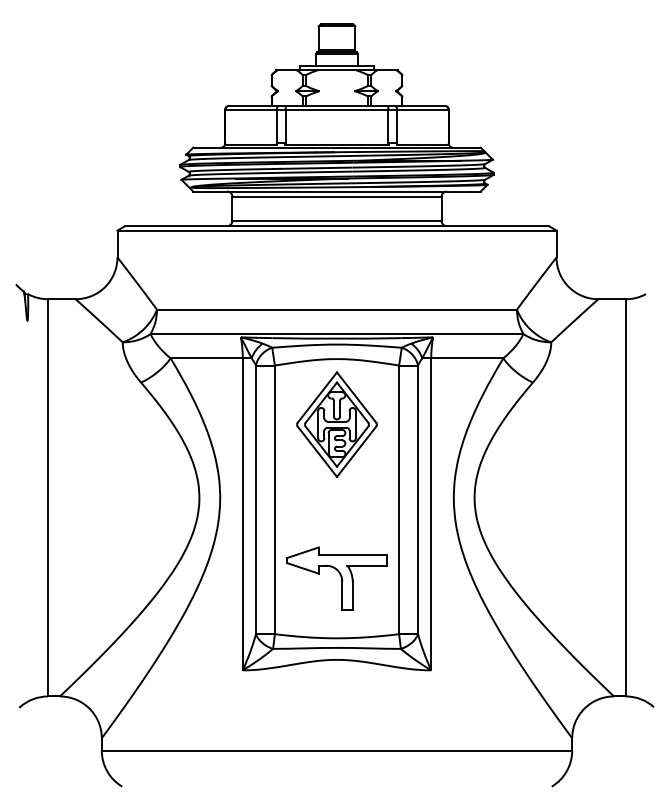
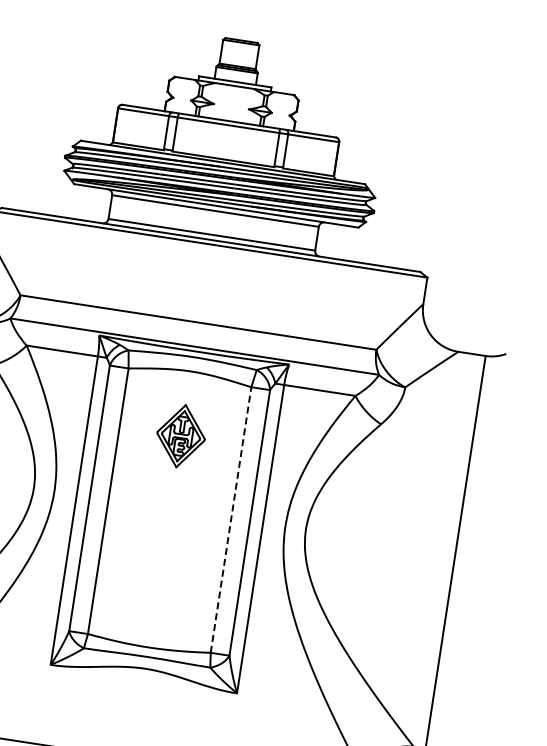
part: (336, 424) -> (180, 436), size x0.6
line: (399, 499) -> (231, 519), solid -> dashed
part: (336, 578) -> (157, 588), removed

